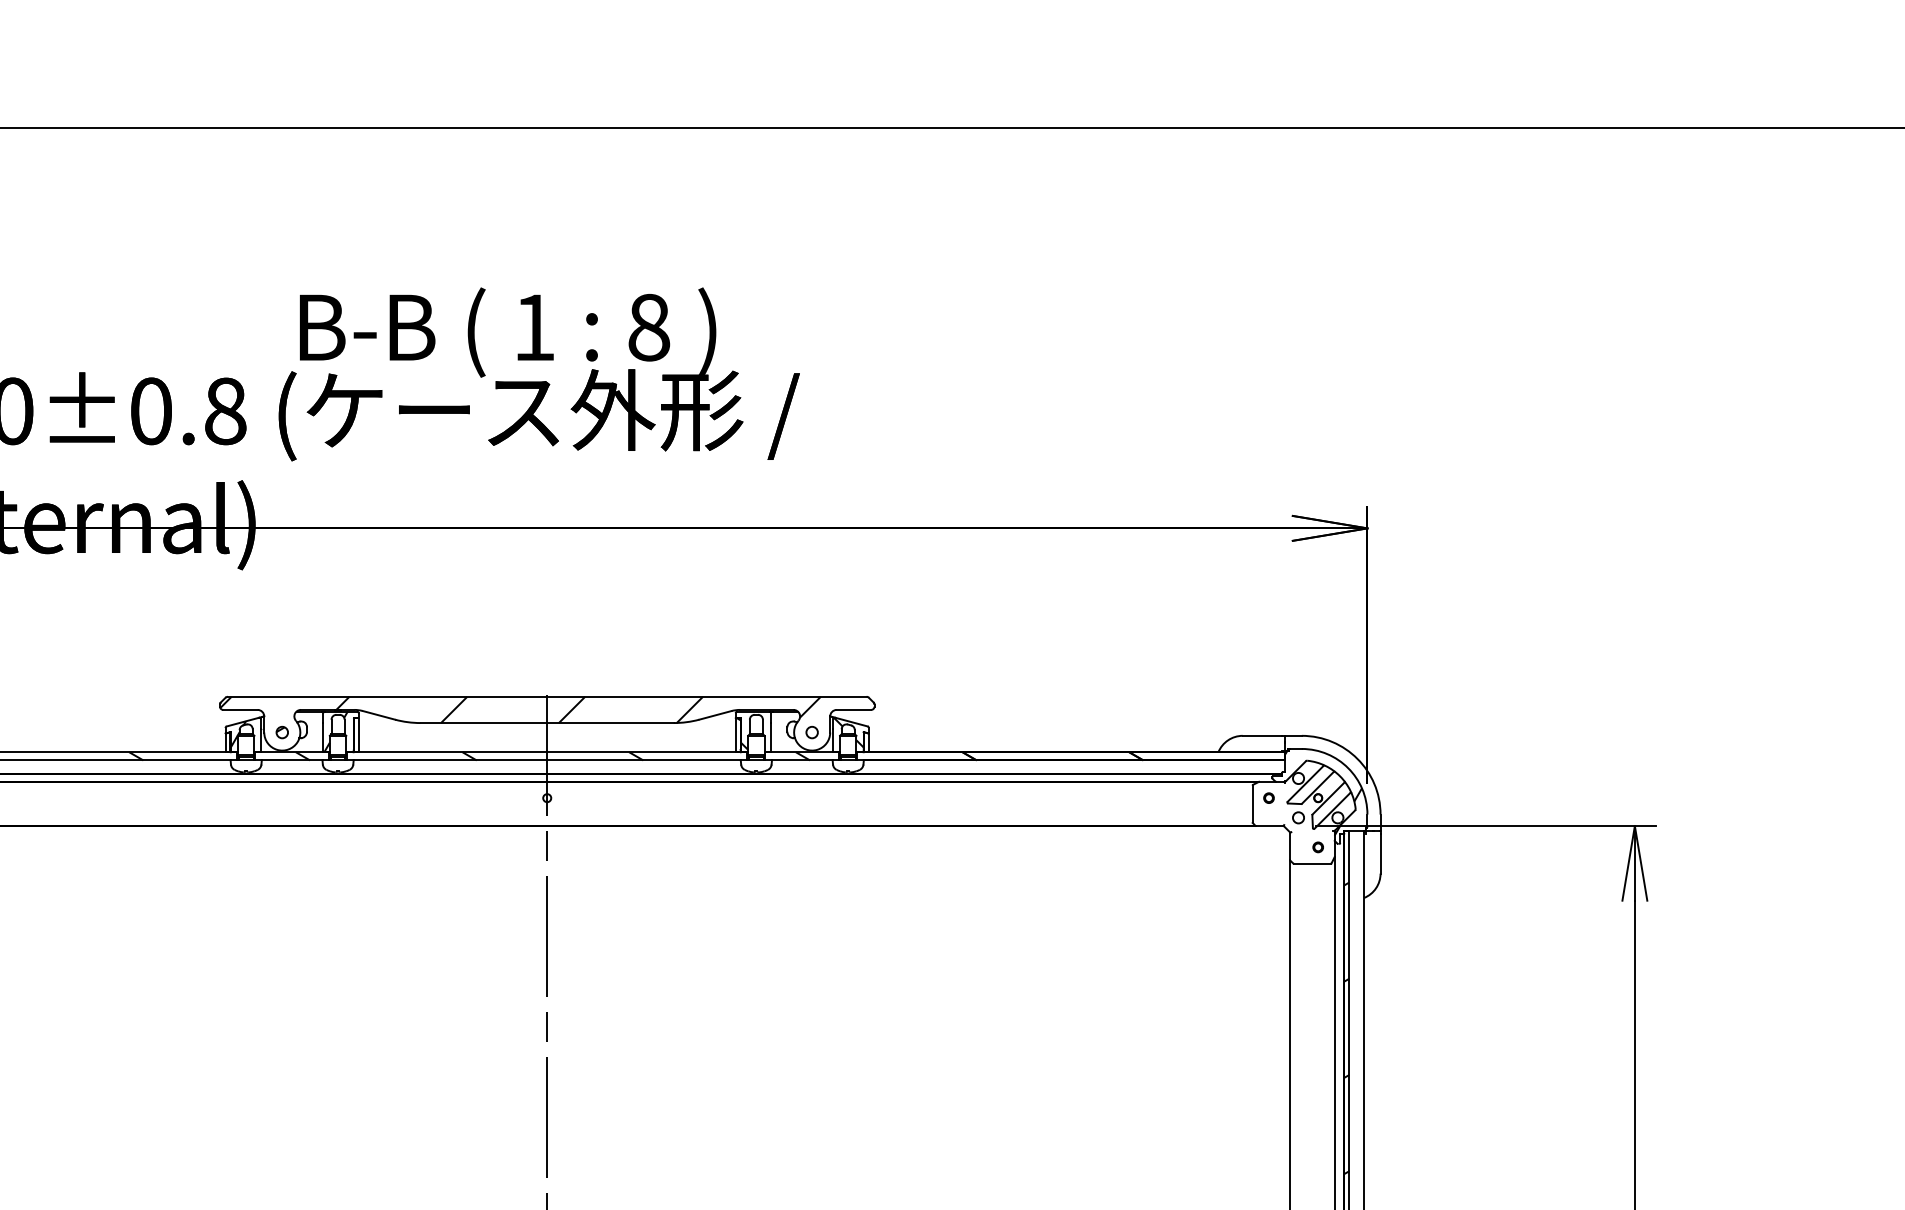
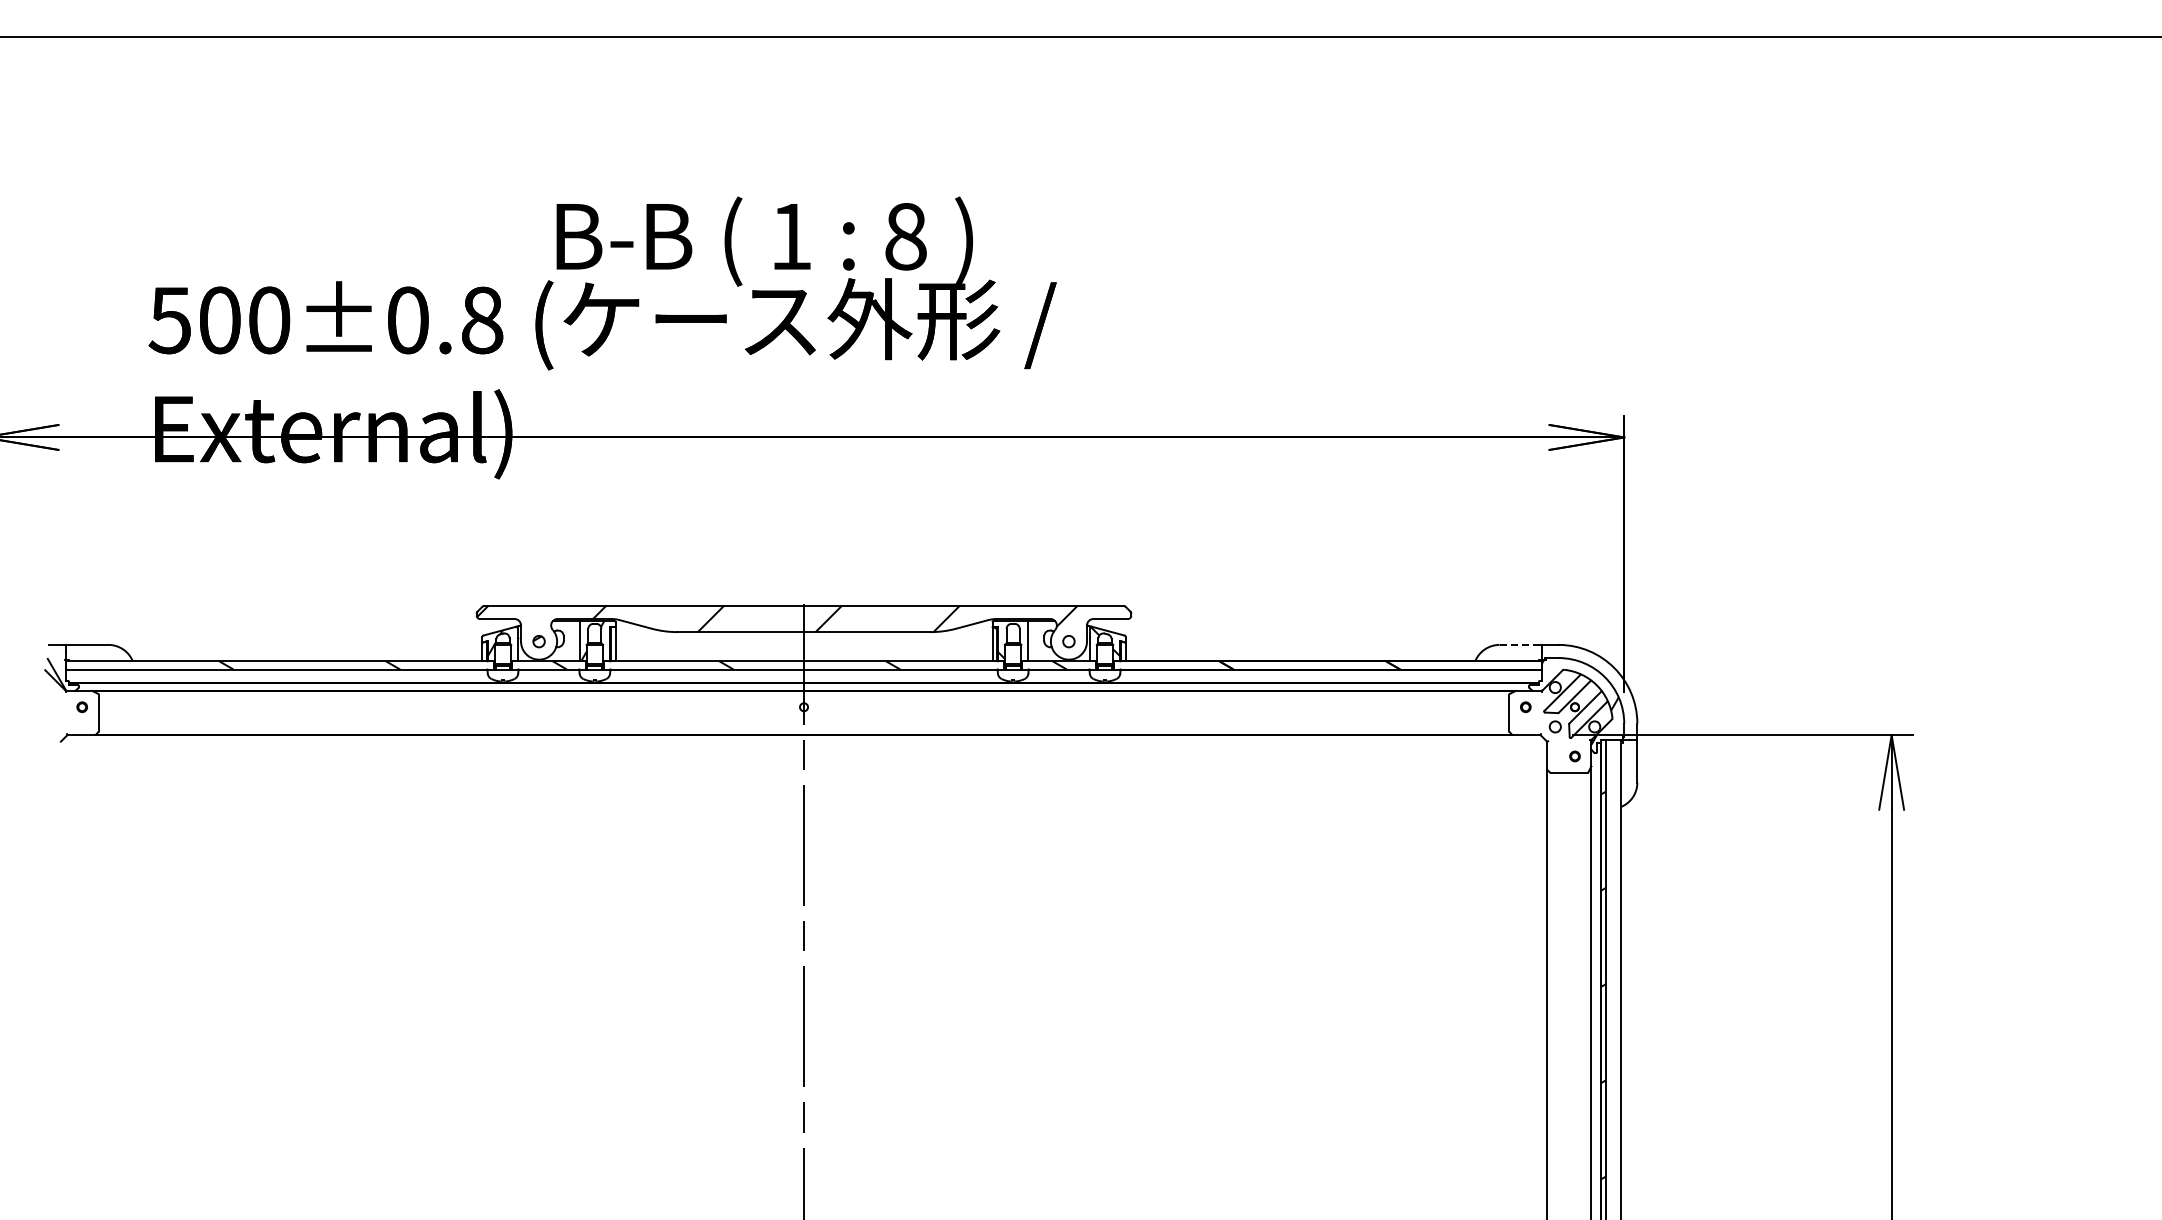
line: (1262, 735) -> (1519, 644), solid -> dashed

